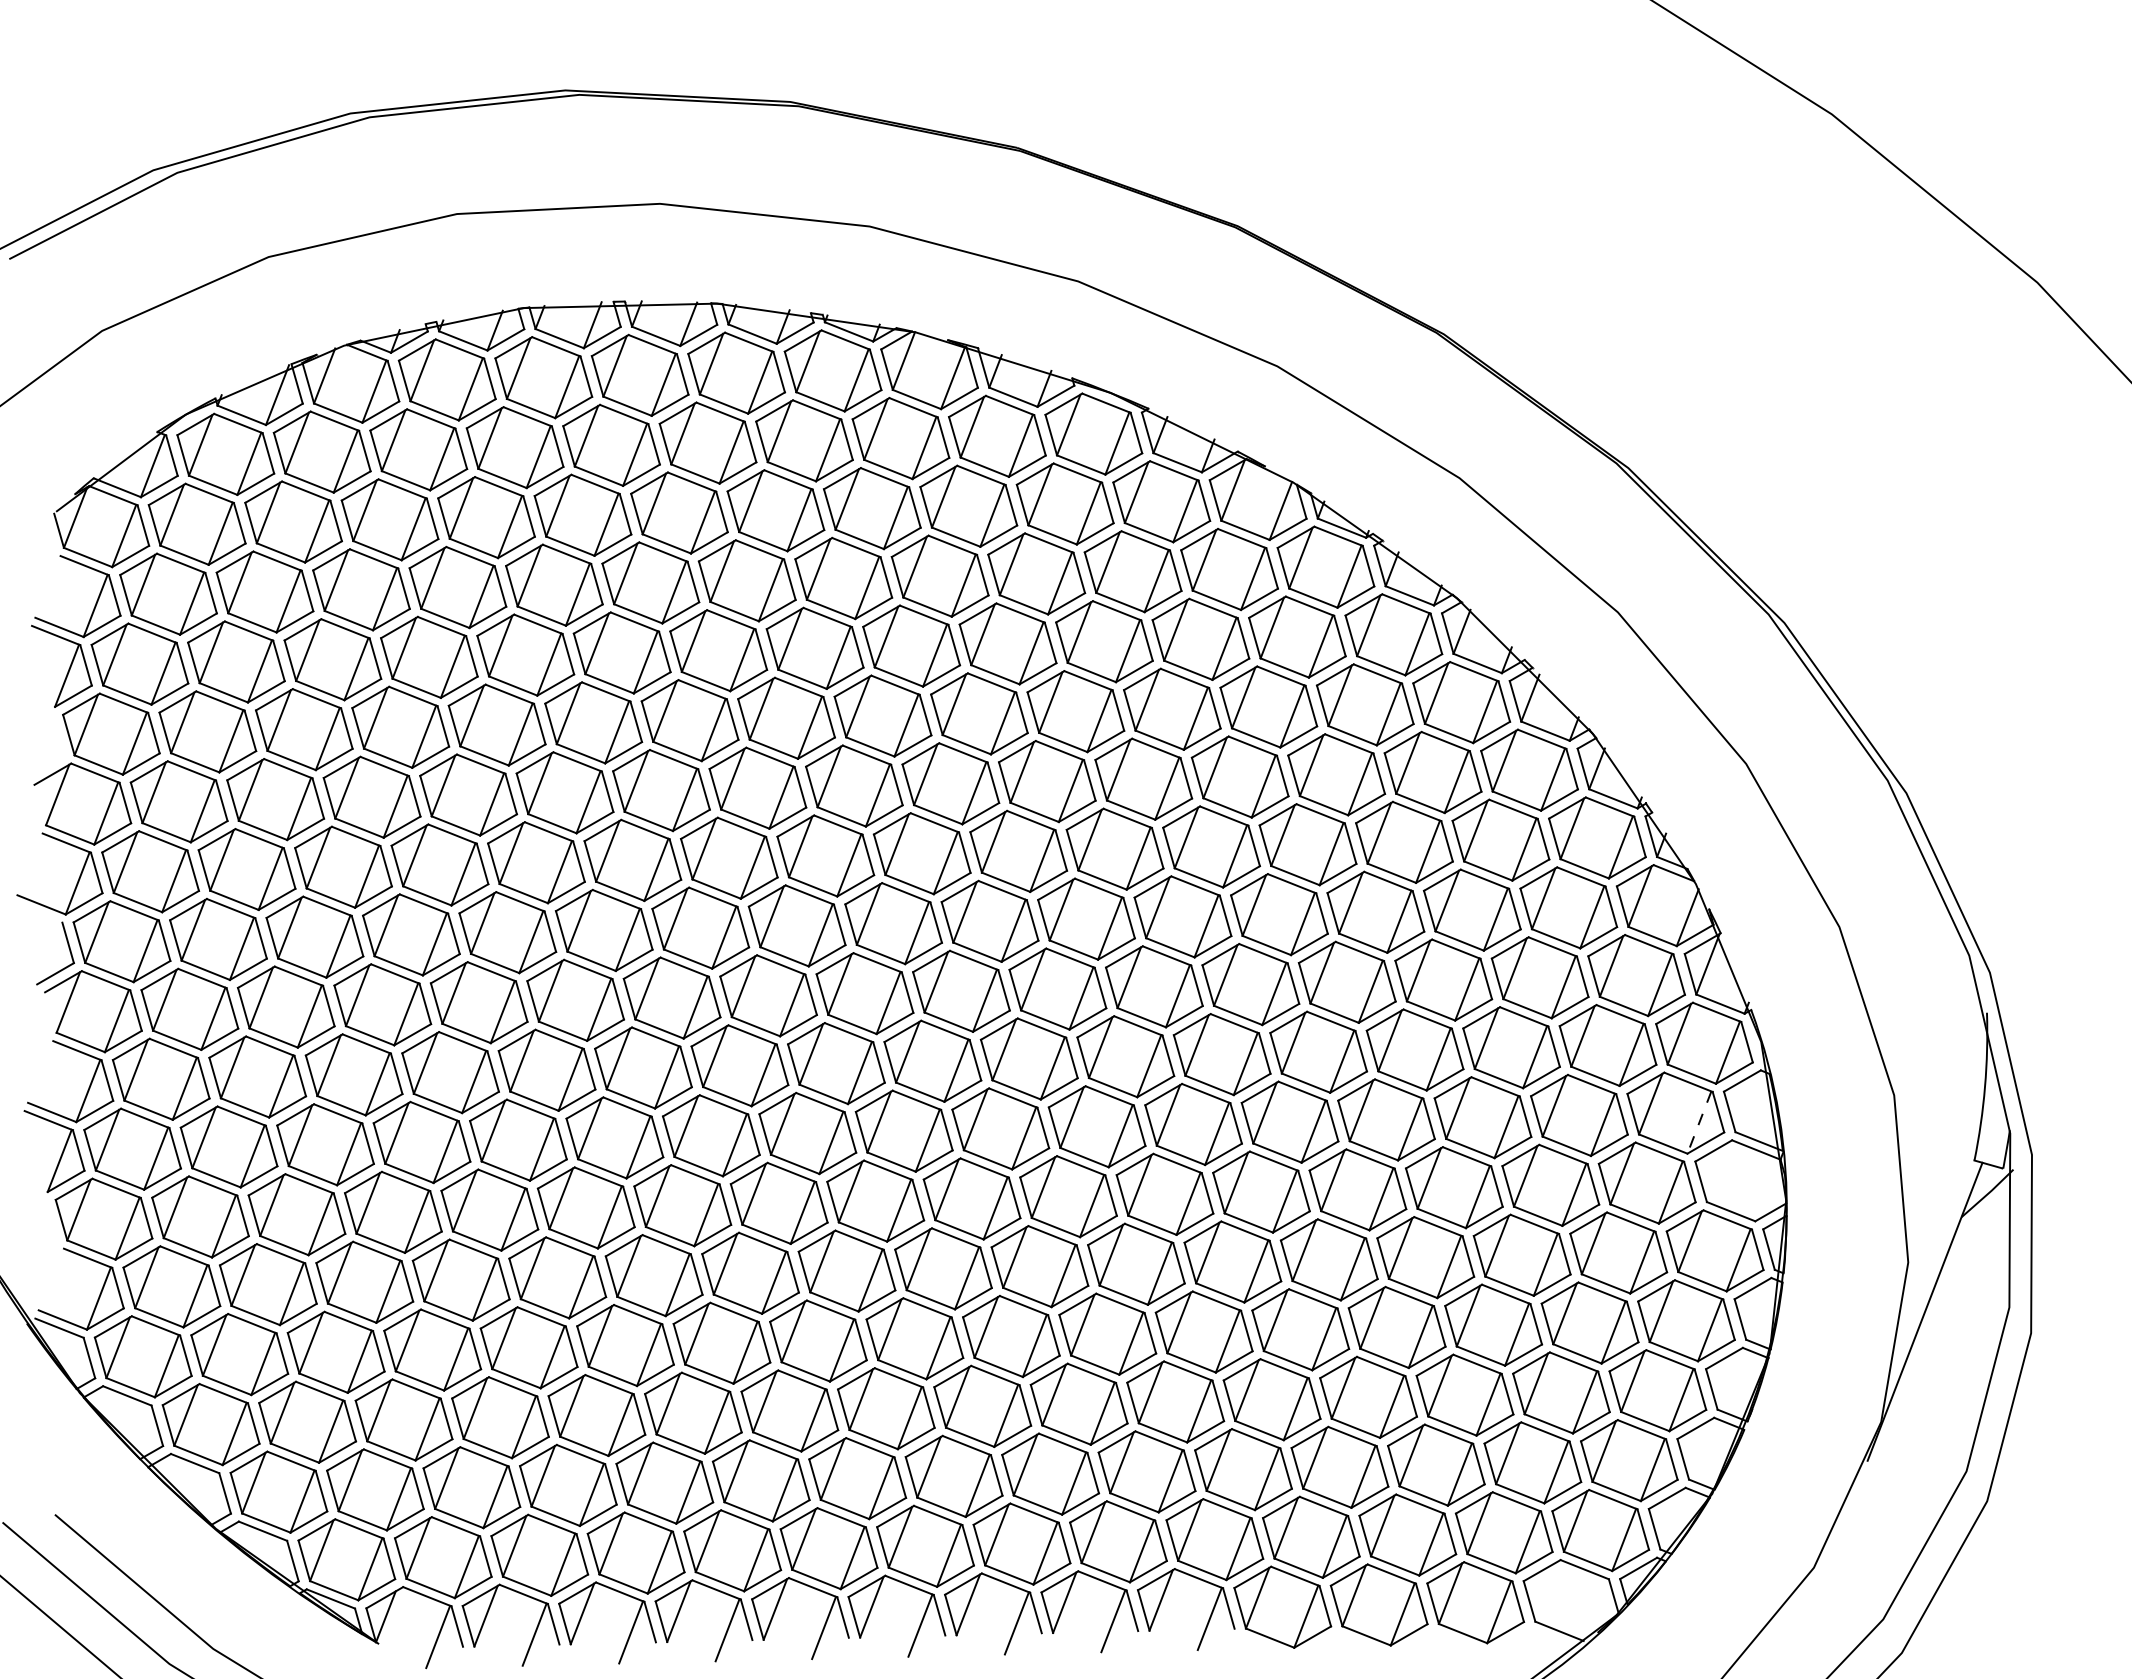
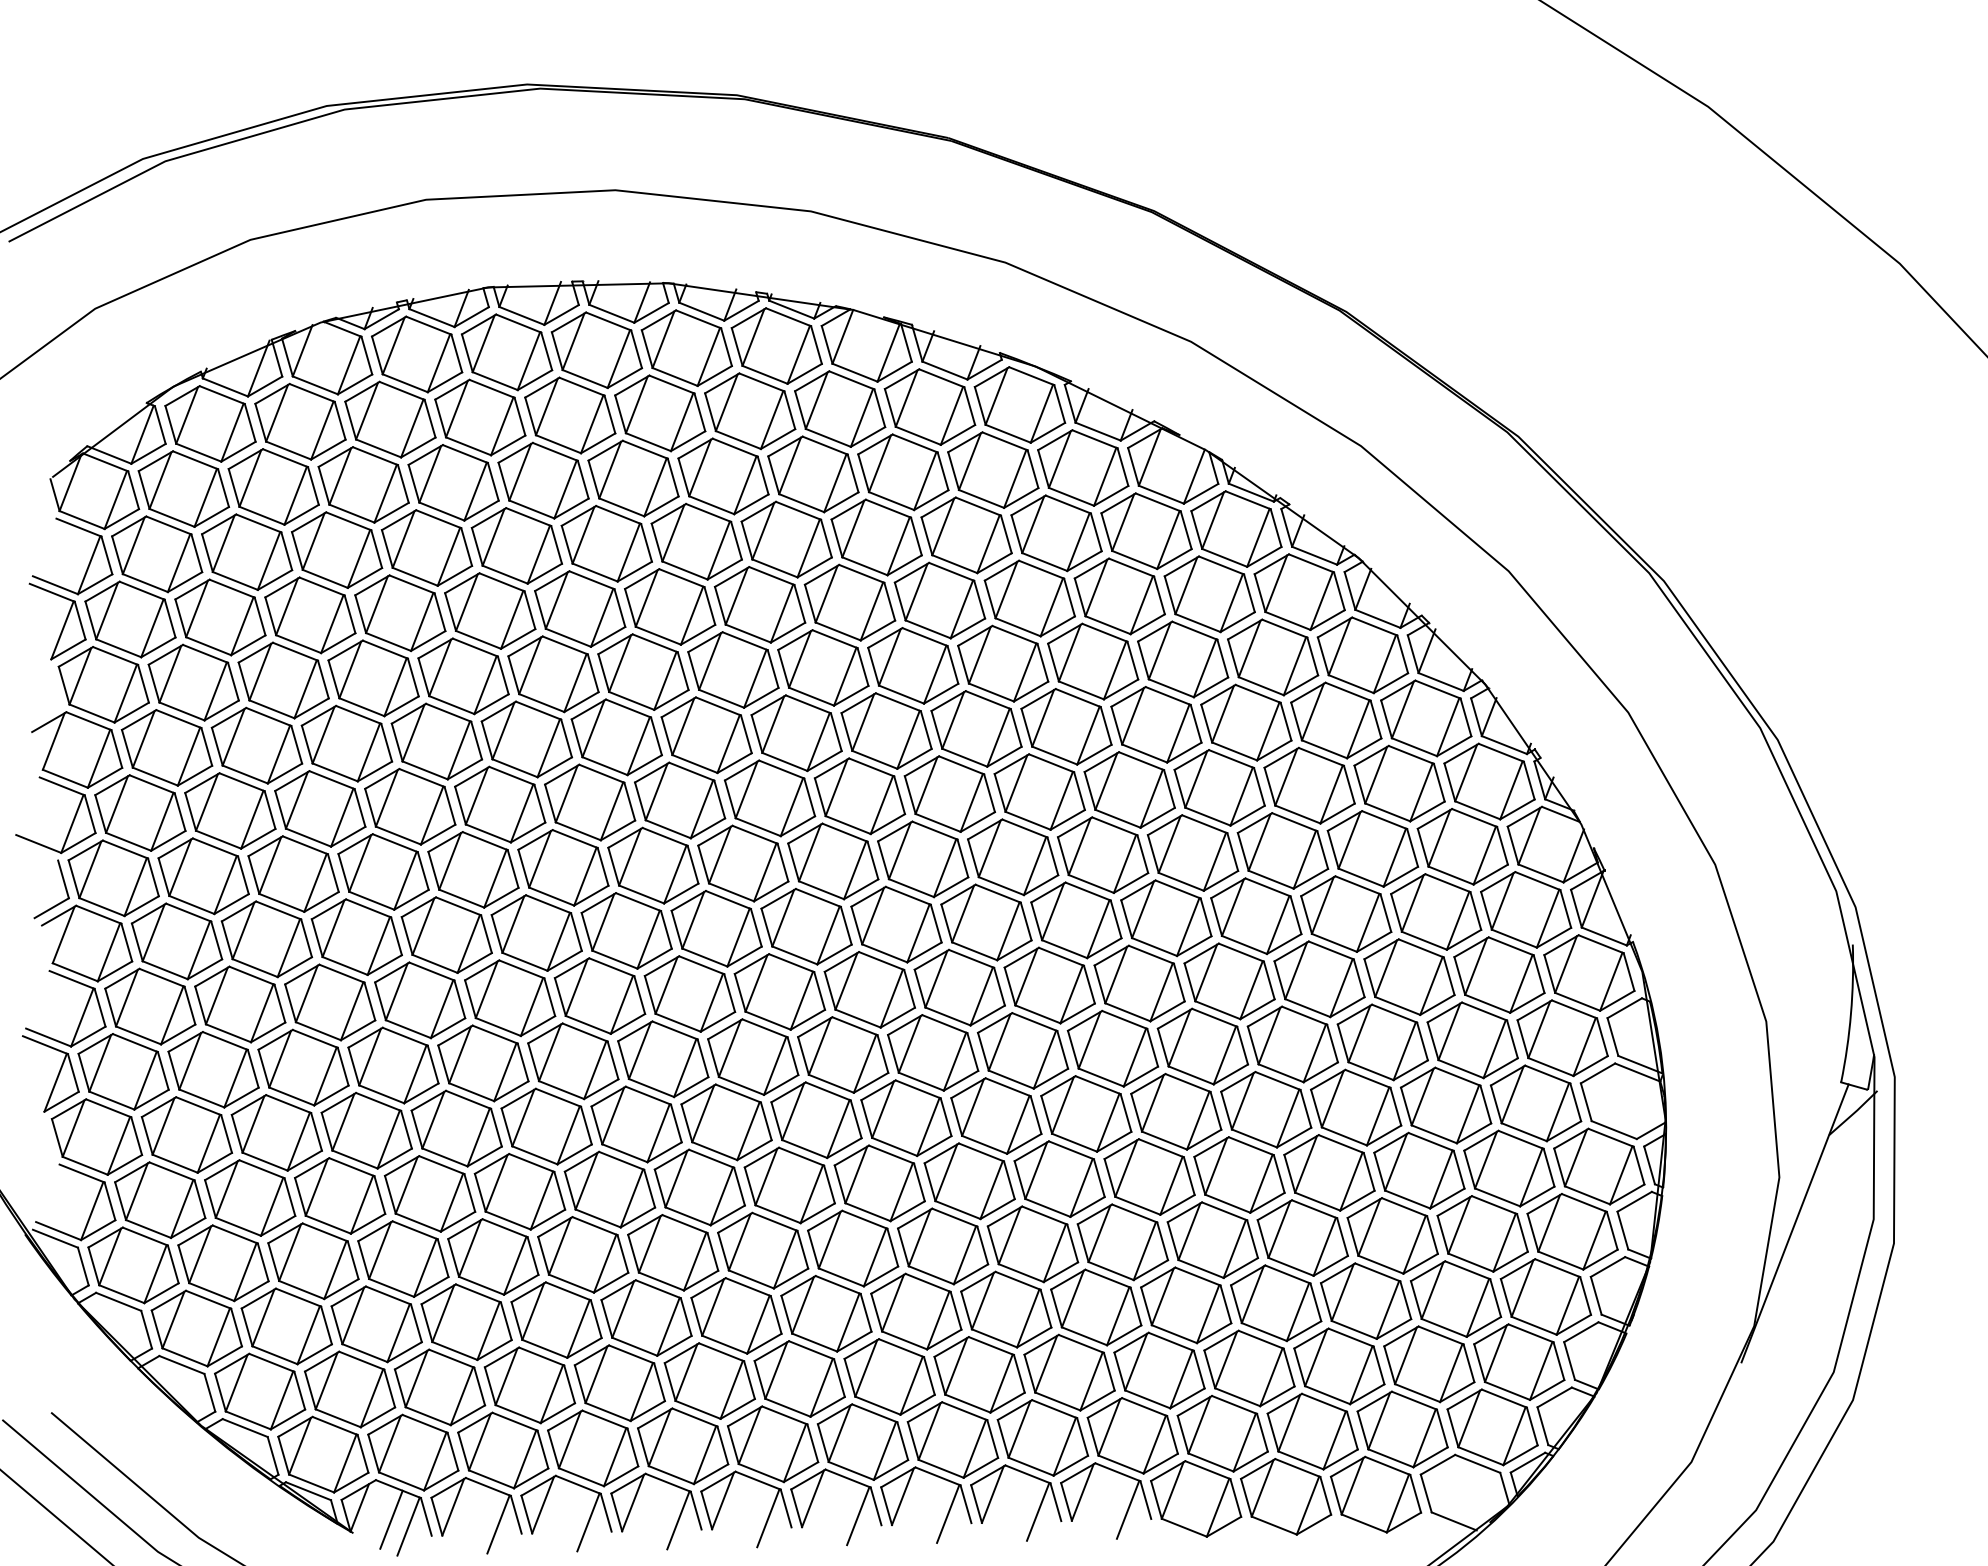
line: (1699, 1123) -> (1584, 1047), dashed -> solid
line: (419, 1629) -> (391, 1519), added

